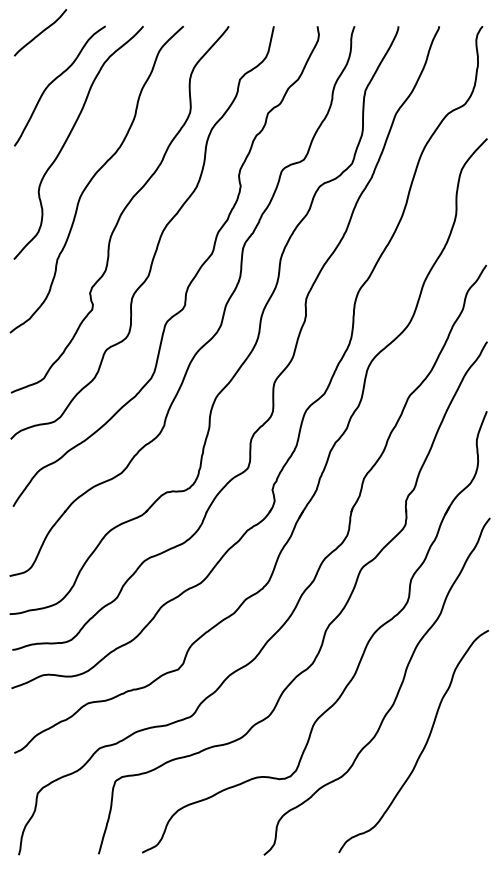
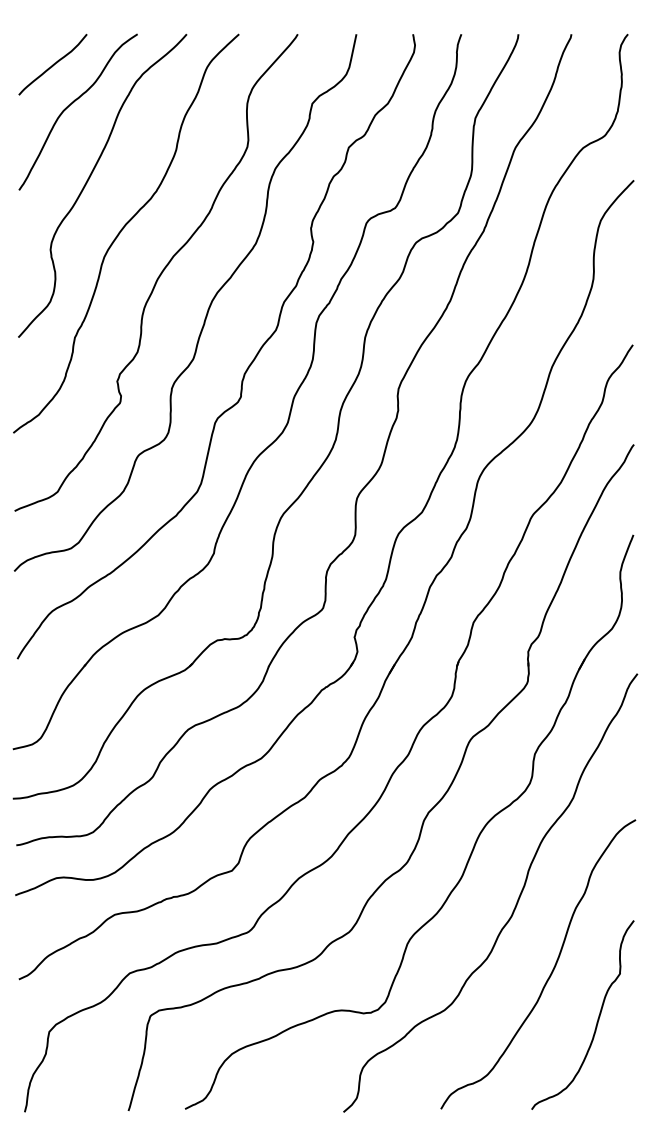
curve: (40, 32) -> (52, 64), moved
curve: (459, 783) -> (597, 1018), added

